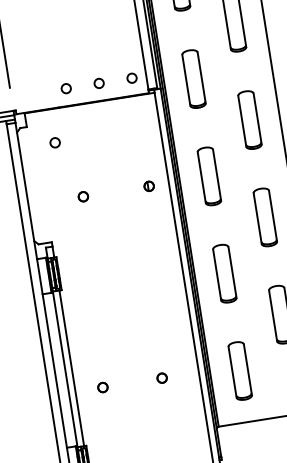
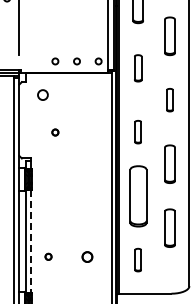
part: (192, 79) -> (137, 68), size x0.7
part: (249, 119) -> (169, 99), size x0.6
circle: (54, 142) -> (42, 94), size x1.6
part: (208, 175) -> (137, 131), size x0.6
part: (148, 186) -> (98, 132), removed
part: (223, 272) -> (137, 195), size x1.6
line: (71, 368) -> (30, 241), solid -> dashed
part: (238, 370) -> (137, 259), size x0.6
part: (162, 377) -> (87, 256), size x1.6

